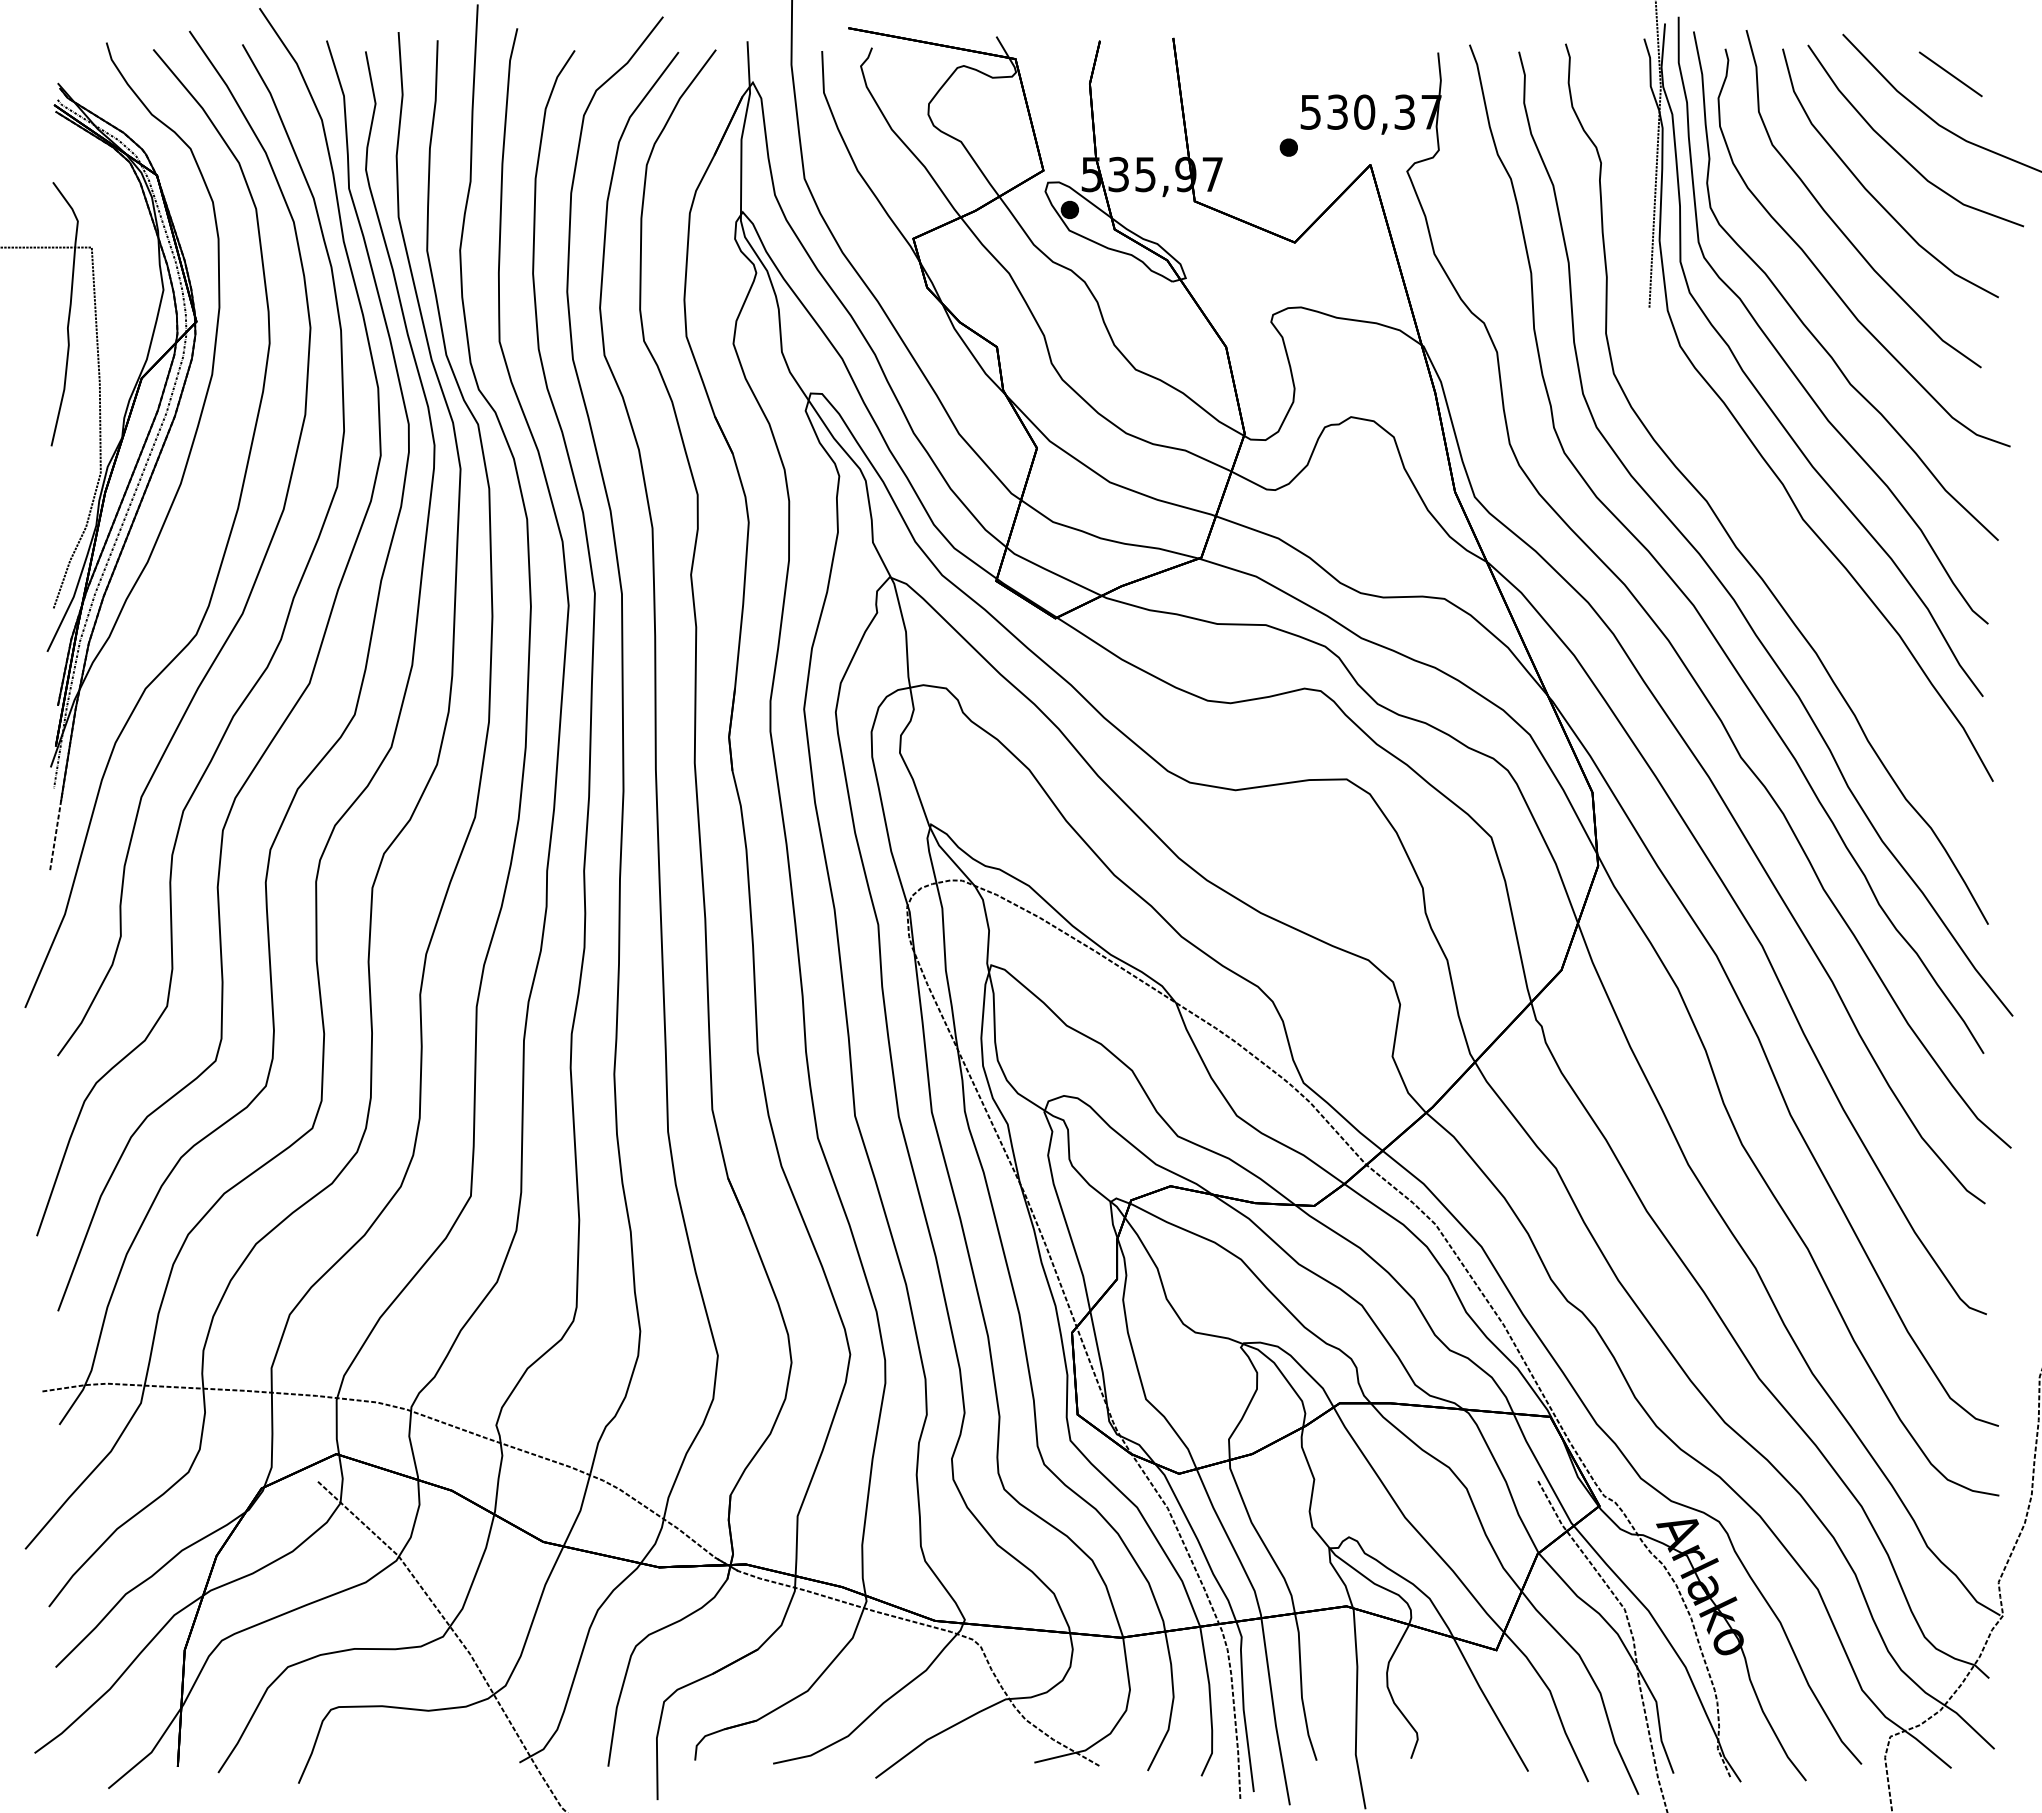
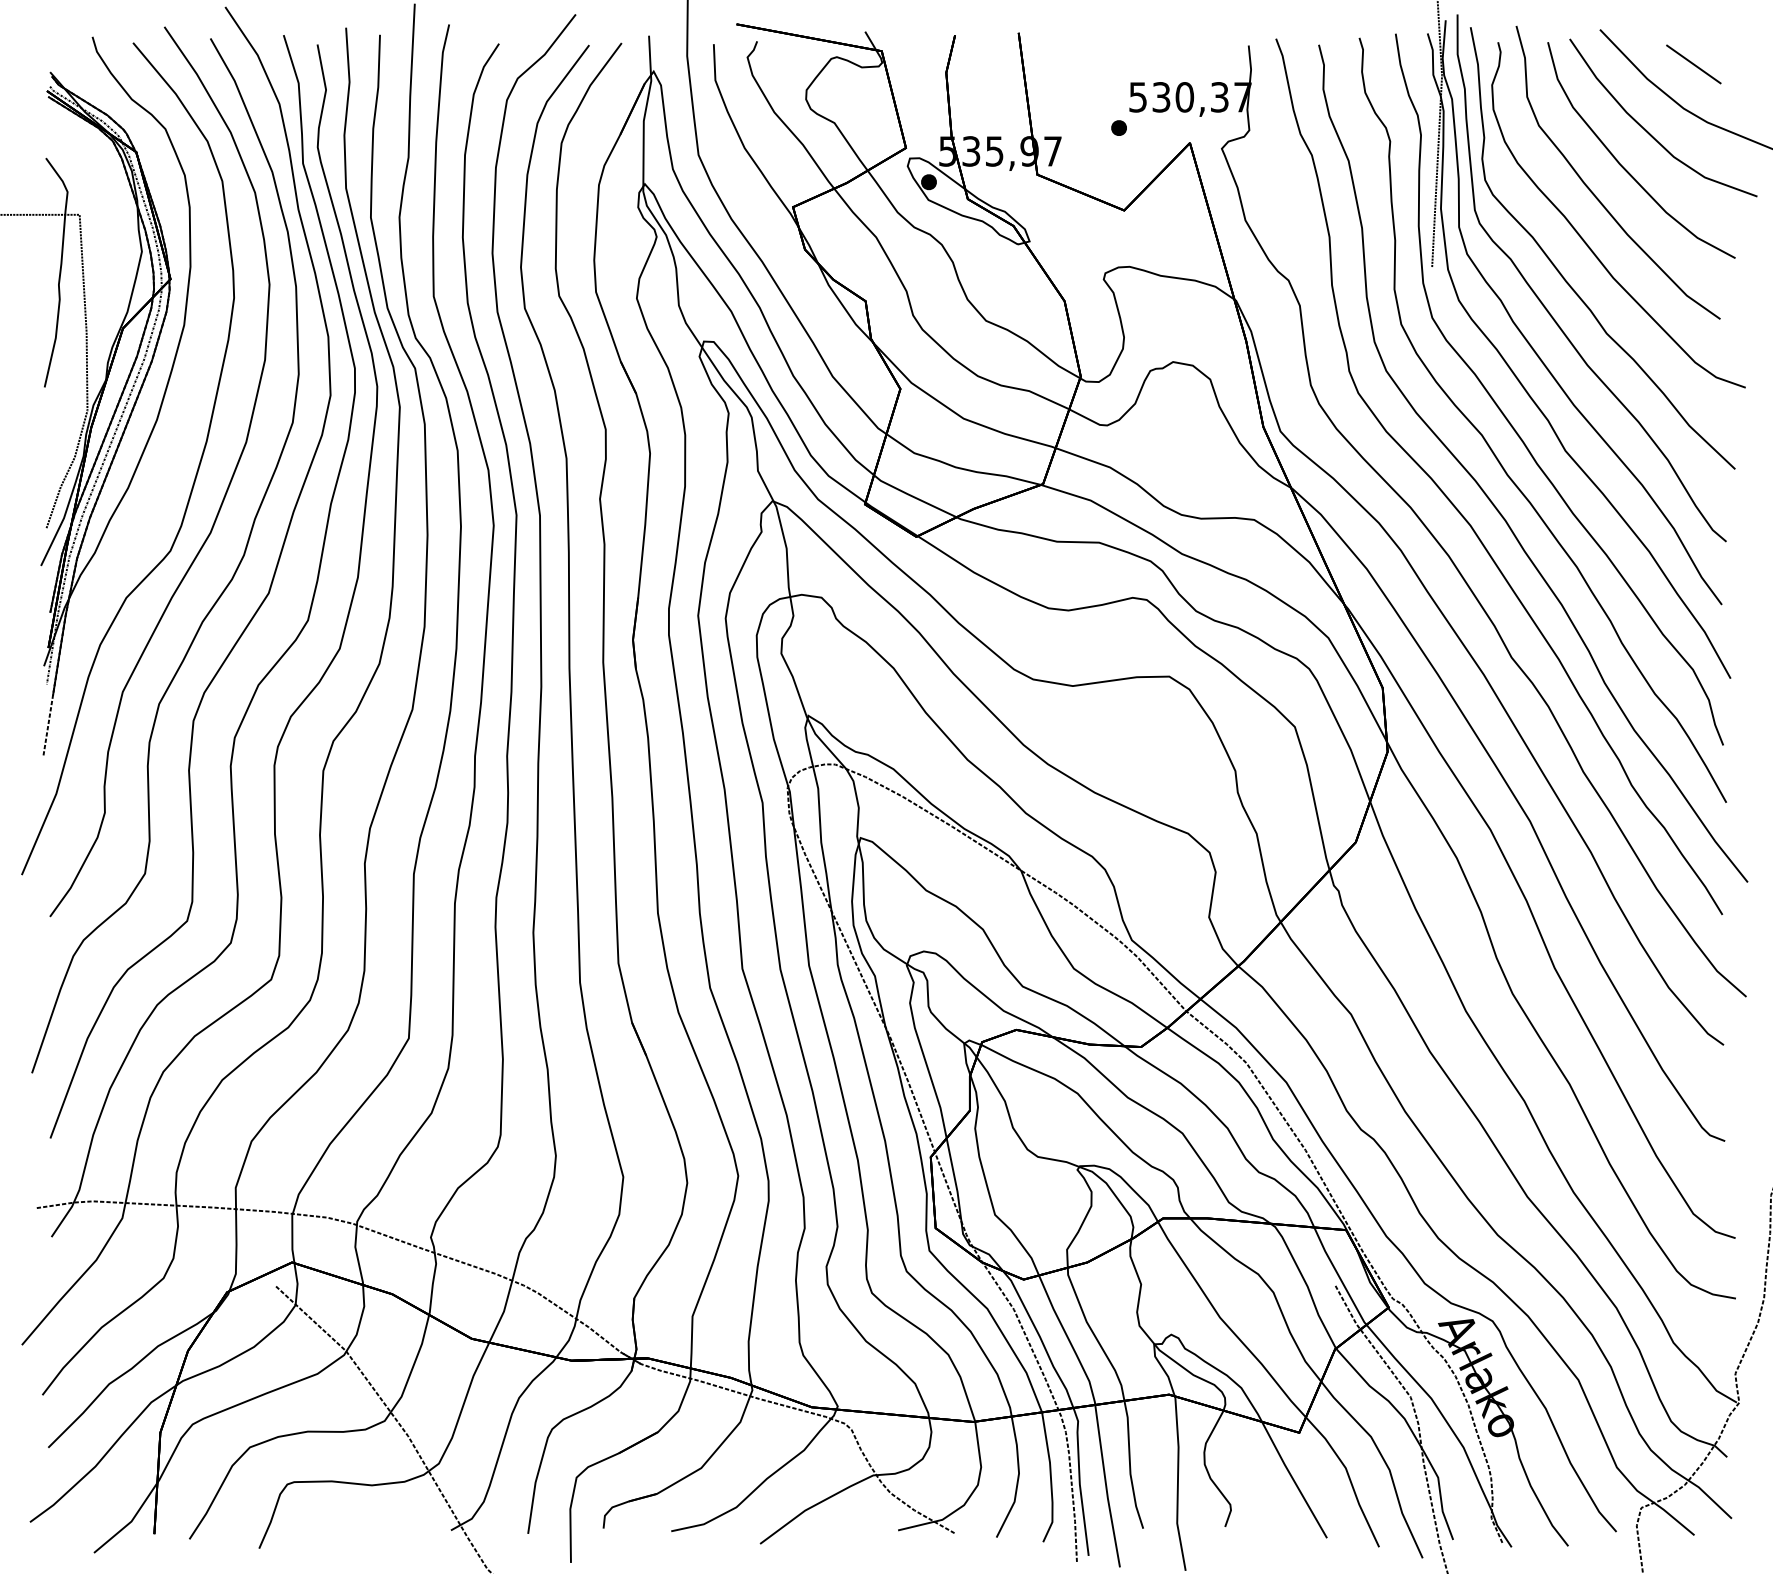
curve: (1739, 486) -> (1510, 422), added

